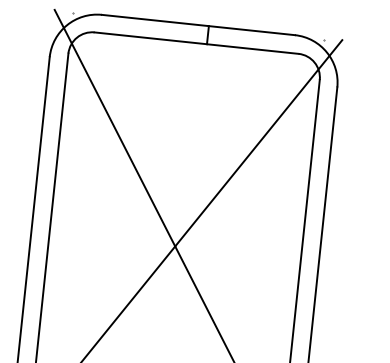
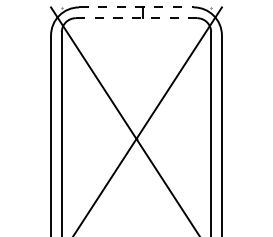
line: (198, 25) -> (136, 7), solid -> dashed
line: (196, 43) -> (136, 18), solid -> dashed

